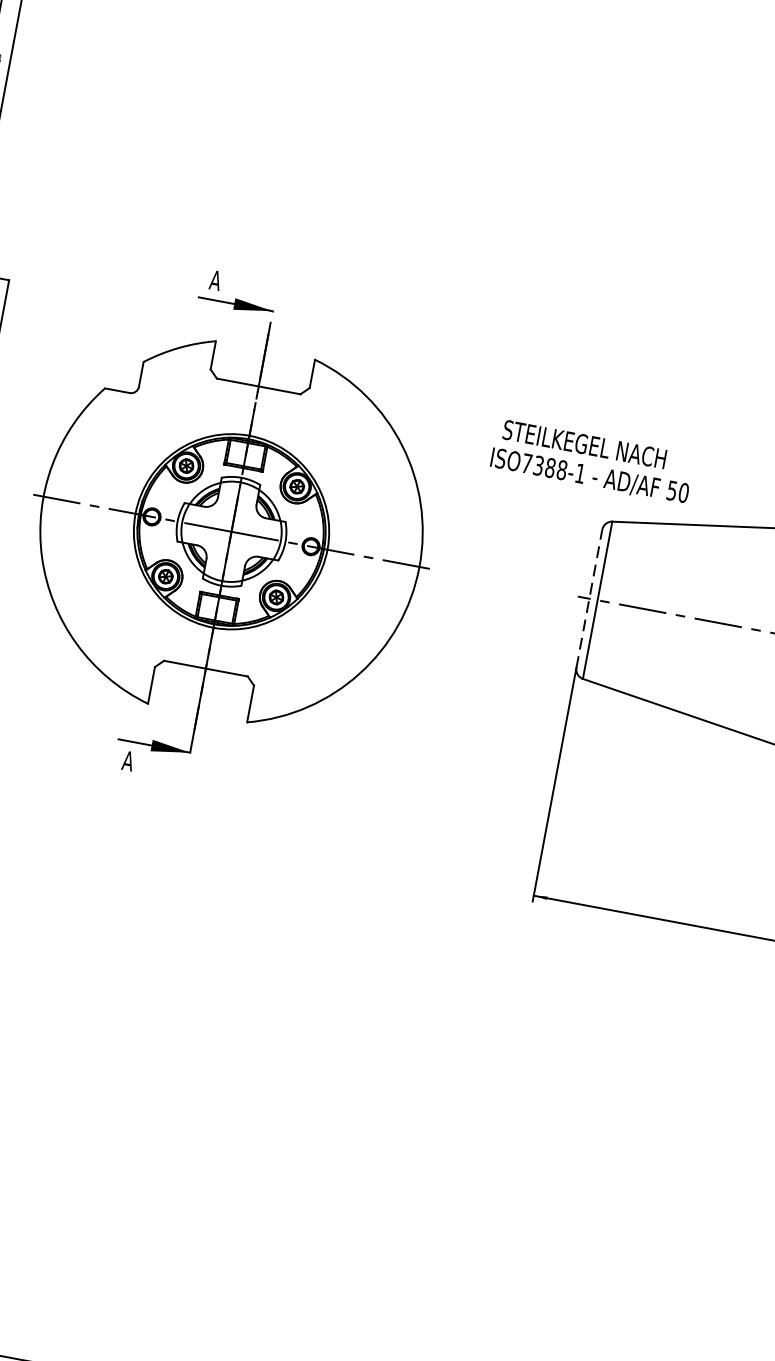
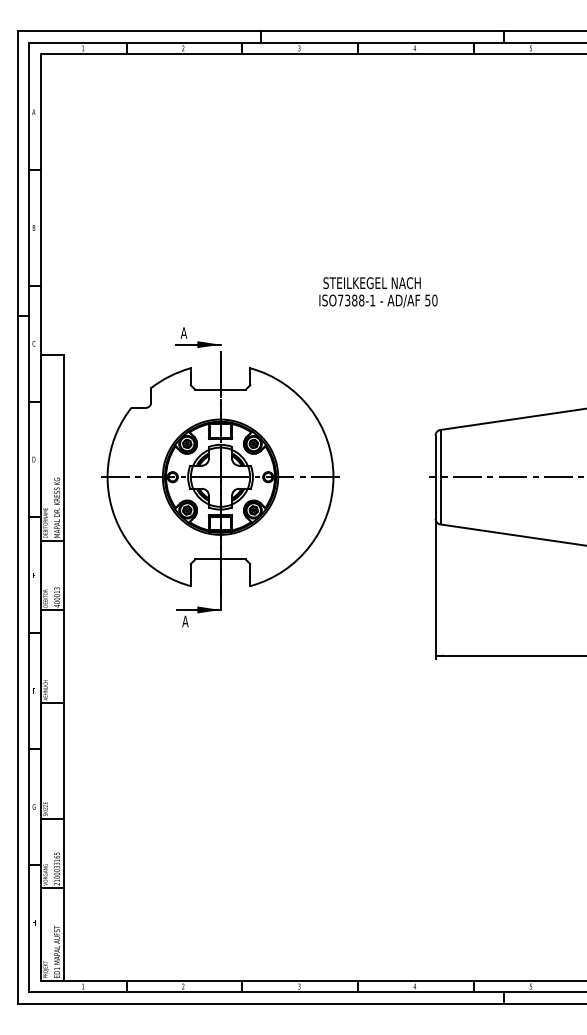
text: (592, 462) -> (378, 292), moved
line: (589, 599) -> (435, 477), dashed -> solid

